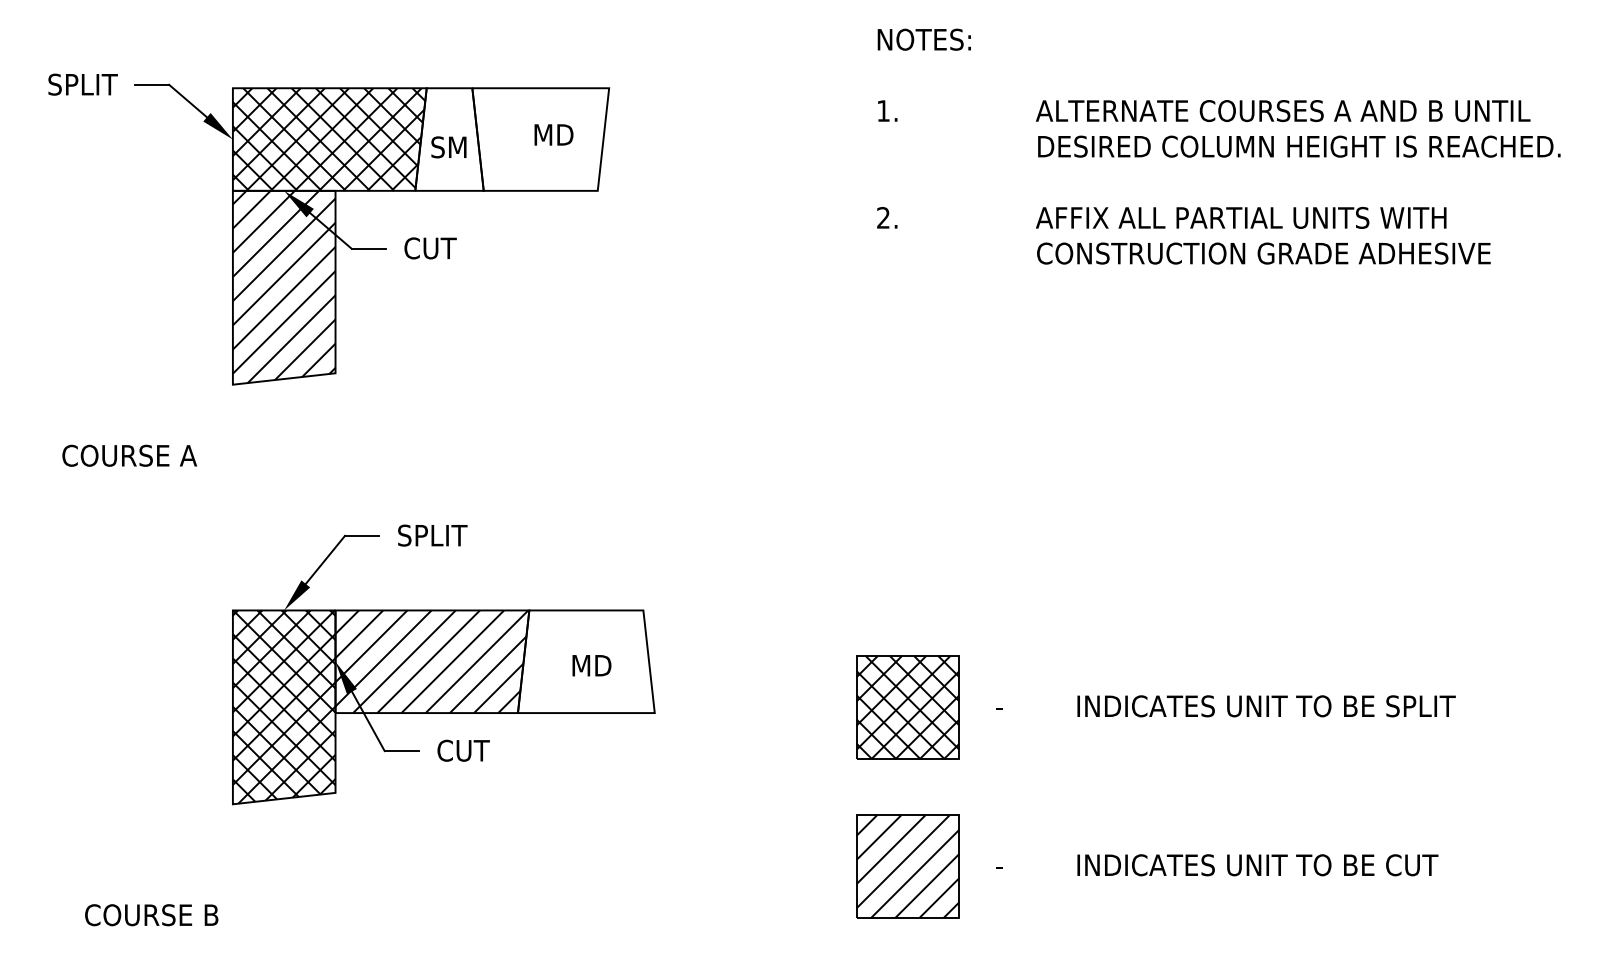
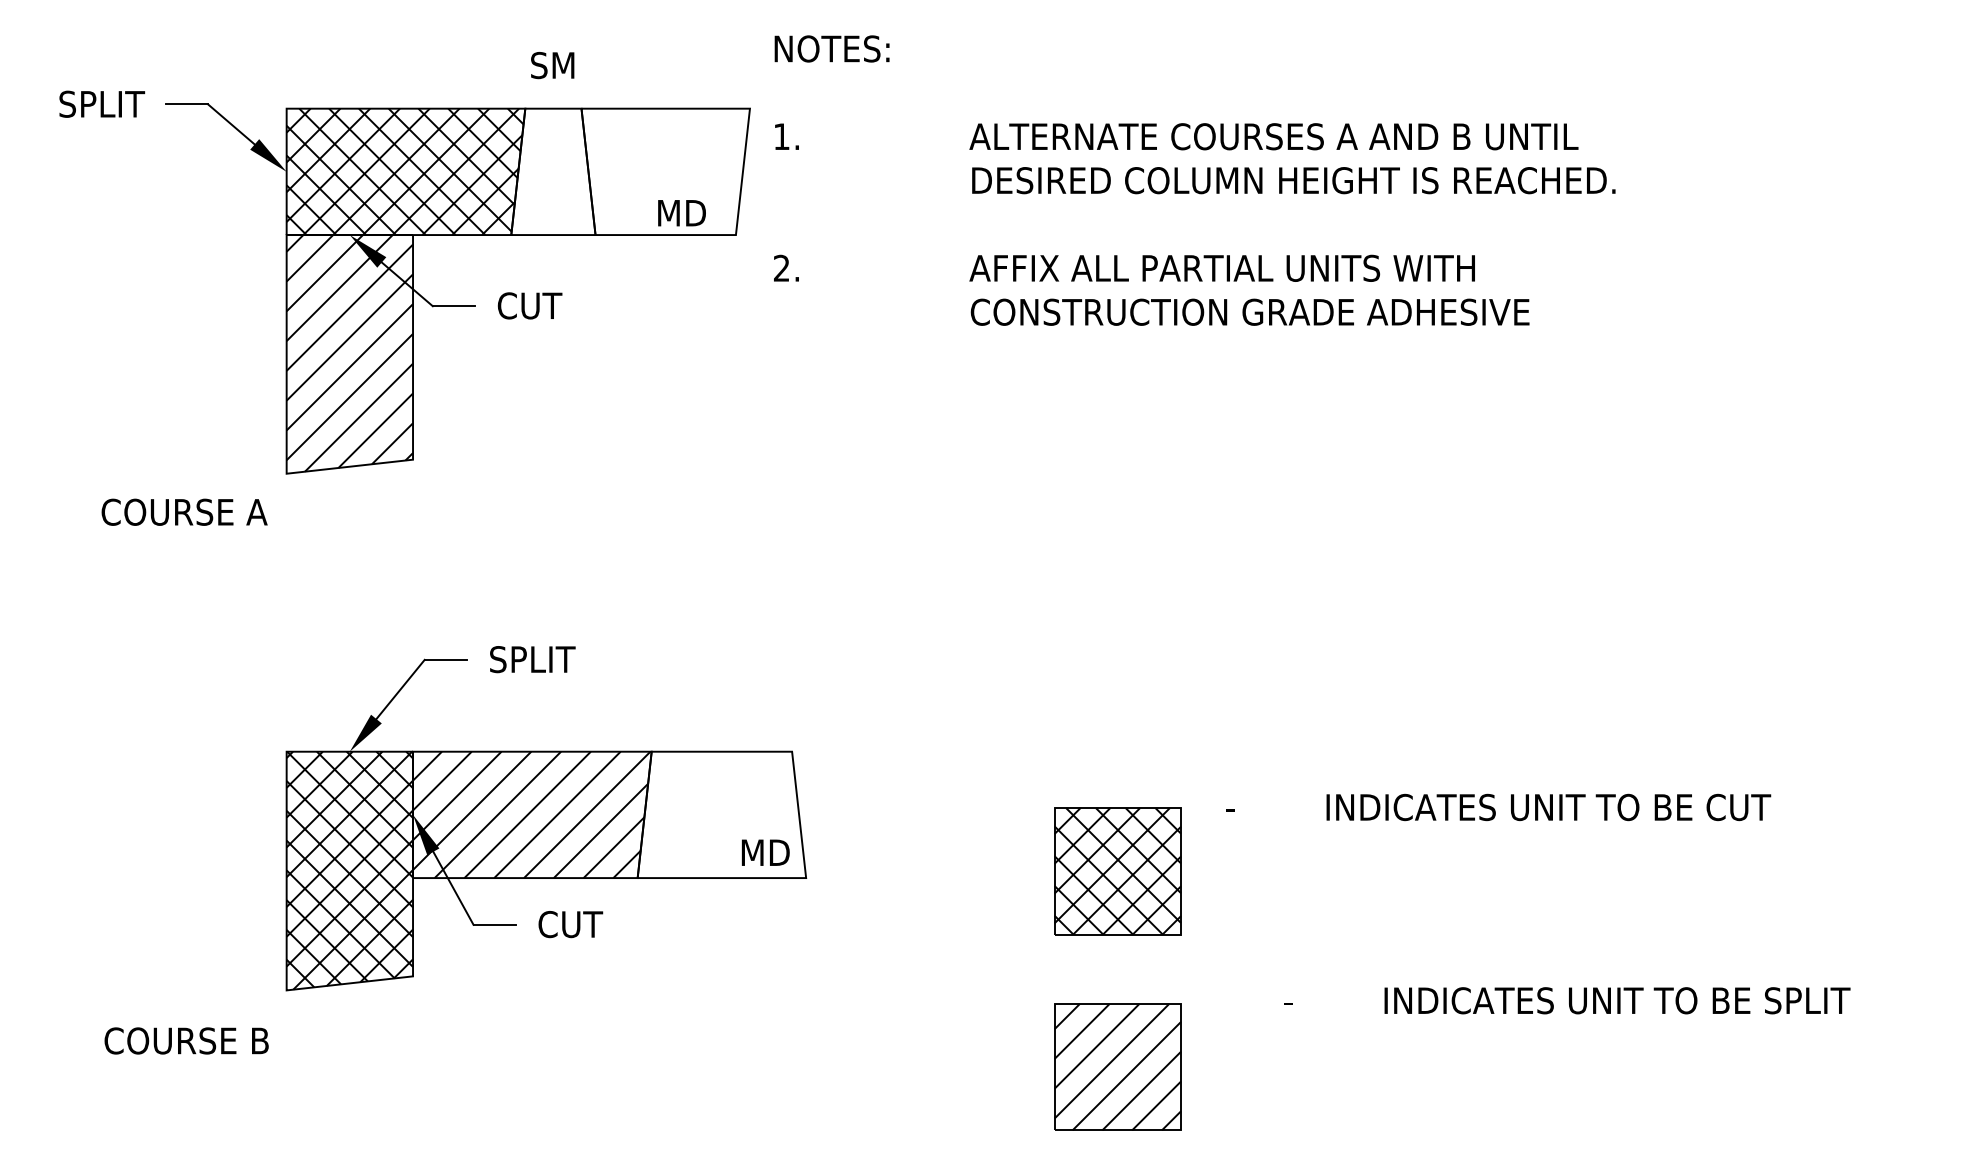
text: (553, 135) -> (681, 213), moved
text: (1218, 146) -> (1194, 180), moved
text: (448, 147) -> (552, 65), moved
text: (129, 455) -> (184, 511), moved
text: (591, 665) -> (765, 852), moved
text: (1225, 706) -> (1567, 1000), moved
text: (1217, 865) -> (1498, 807), moved
text: (151, 914) -> (186, 1040), moved

